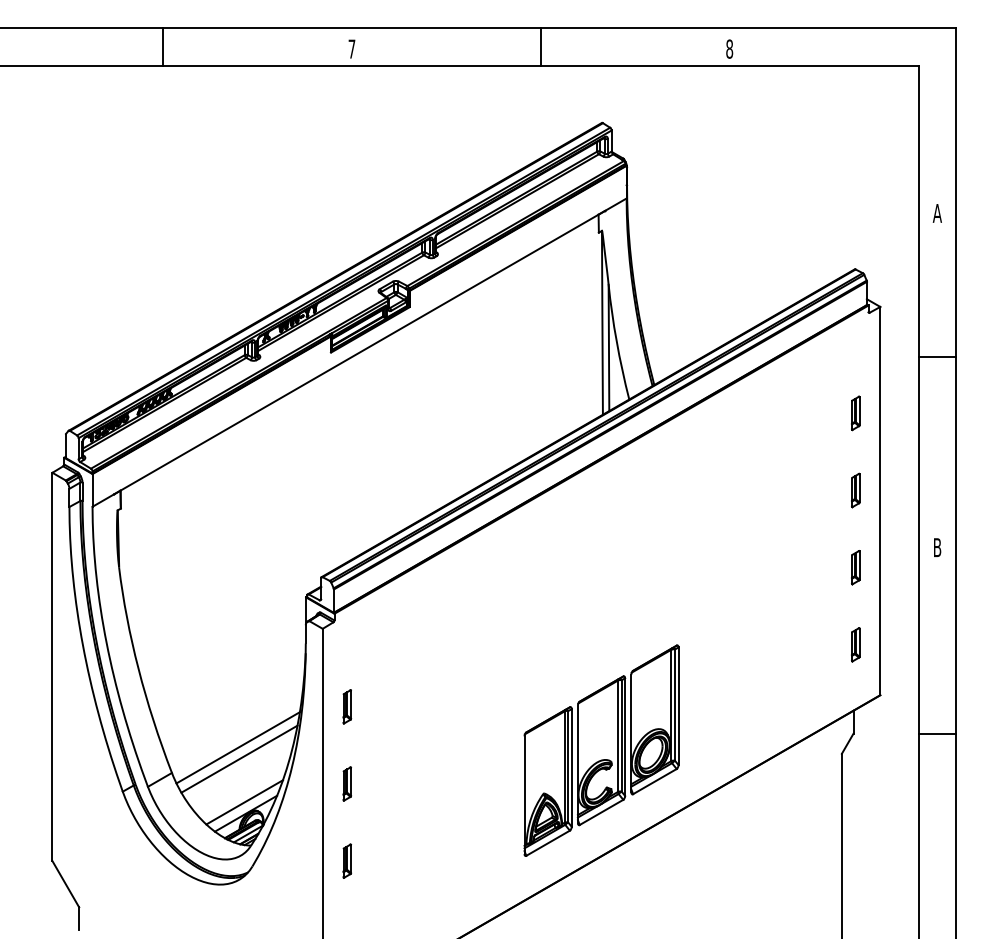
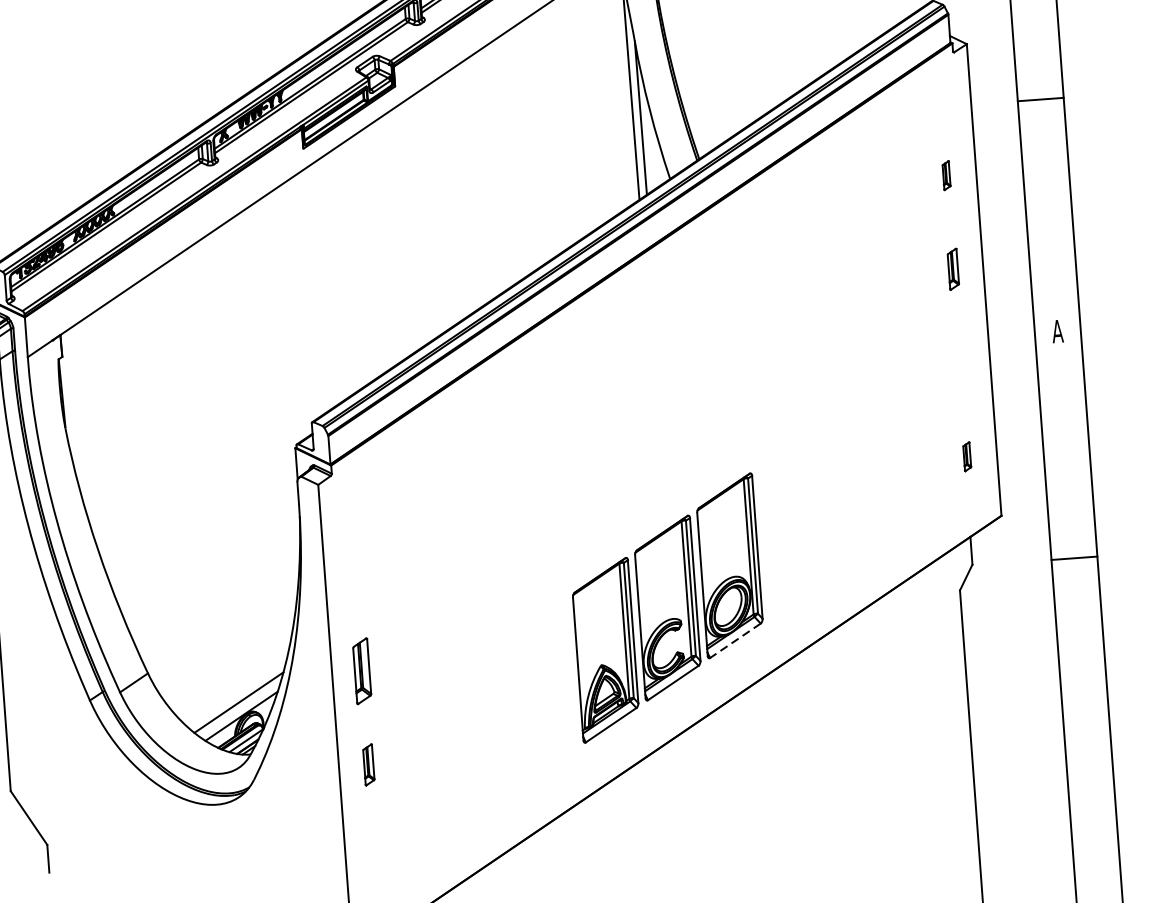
part: (855, 413) -> (946, 175), size x0.7
text: (936, 547) -> (1056, 331), B -> A
part: (855, 567) -> (959, 362), removed
part: (855, 644) -> (966, 456), size x0.7
part: (347, 706) -> (355, 577), removed
line: (237, 747) -> (225, 636), removed
line: (239, 758) -> (228, 649), removed
line: (654, 781) -> (734, 640), solid -> dashed
part: (346, 783) -> (360, 670), size x1.6

